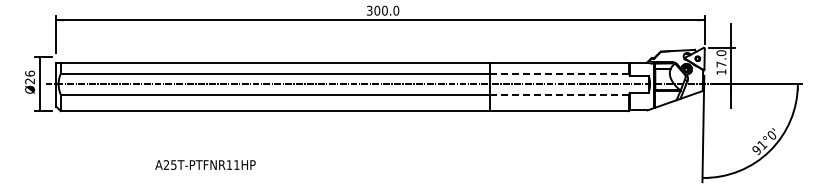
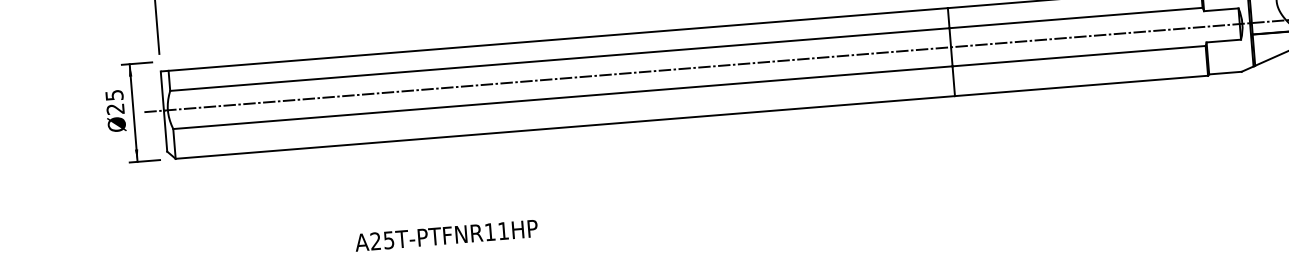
text: (29, 73) -> (113, 95), Ø26 -> Ø25
line: (559, 73) -> (1076, 17), dashed -> solid
line: (559, 94) -> (1079, 55), dashed -> solid

